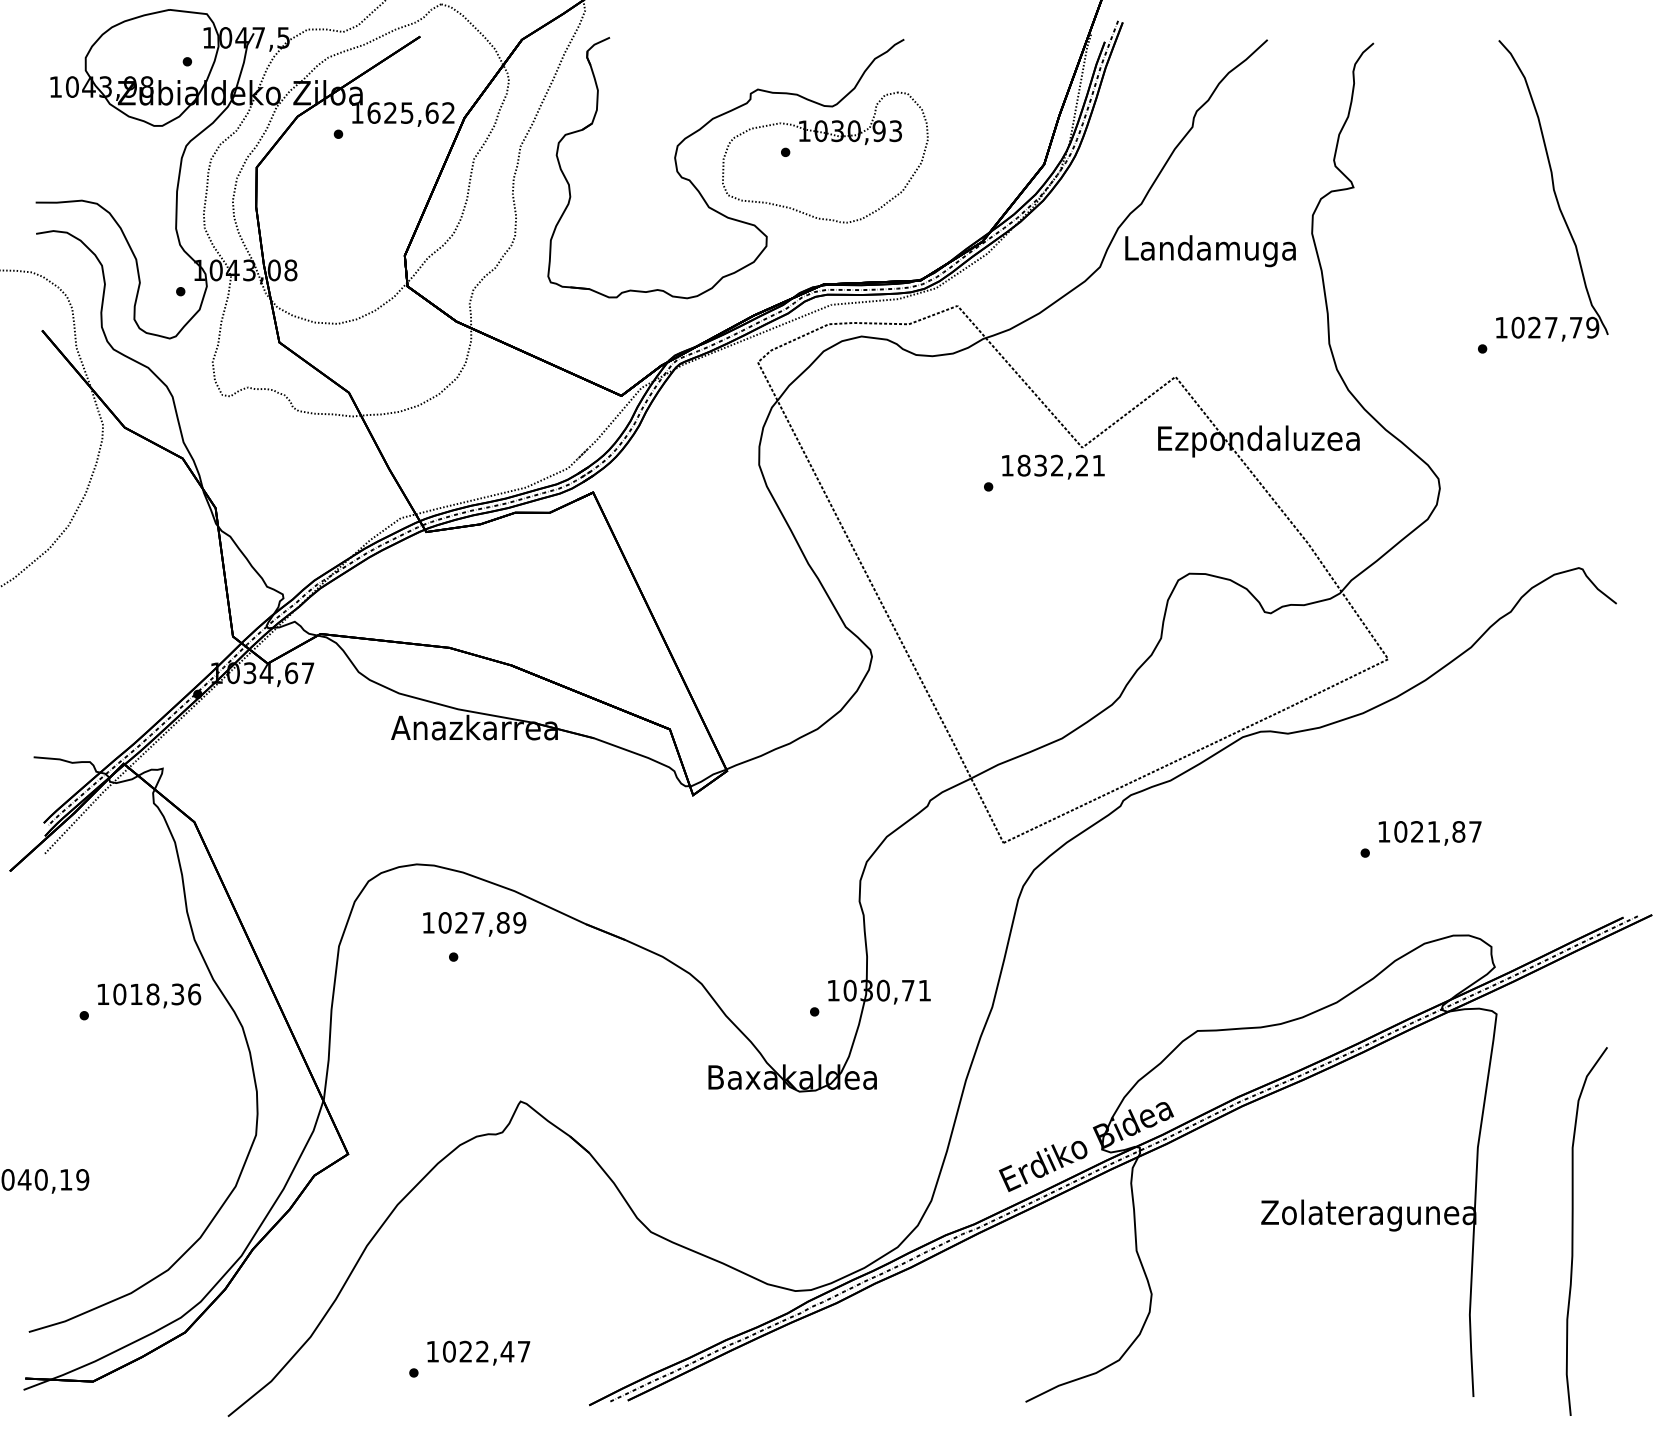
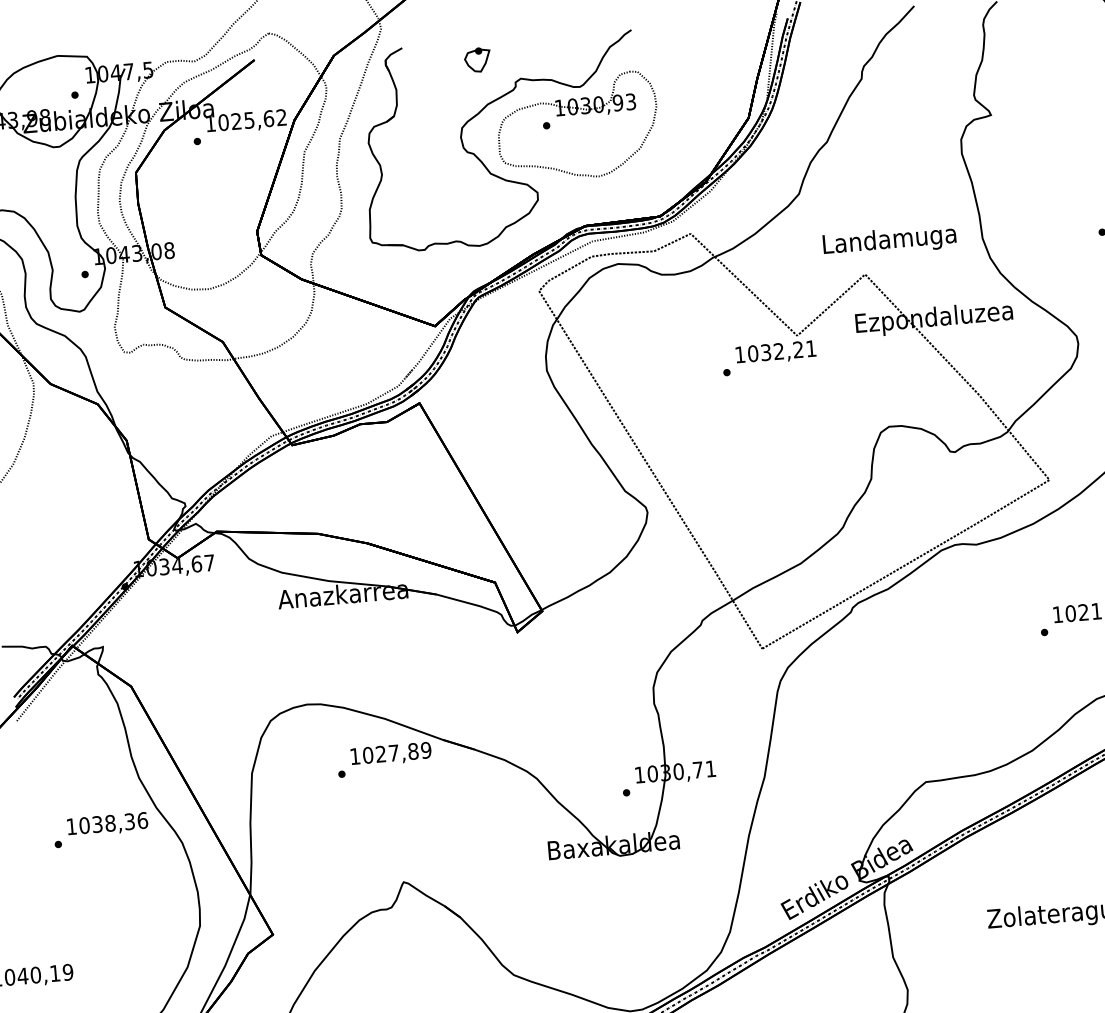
part: (704, 61) -> (477, 60), added
text: (373, 112) -> (223, 122), 1625,62 -> 1025,62
text: (1210, 251) -> (889, 241), moved
text: (1023, 465) -> (752, 353), 1832,21 -> 1032,21
text: (474, 924) -> (391, 754), moved
text: (136, 994) -> (97, 824), 1018,36 -> 1038,36

